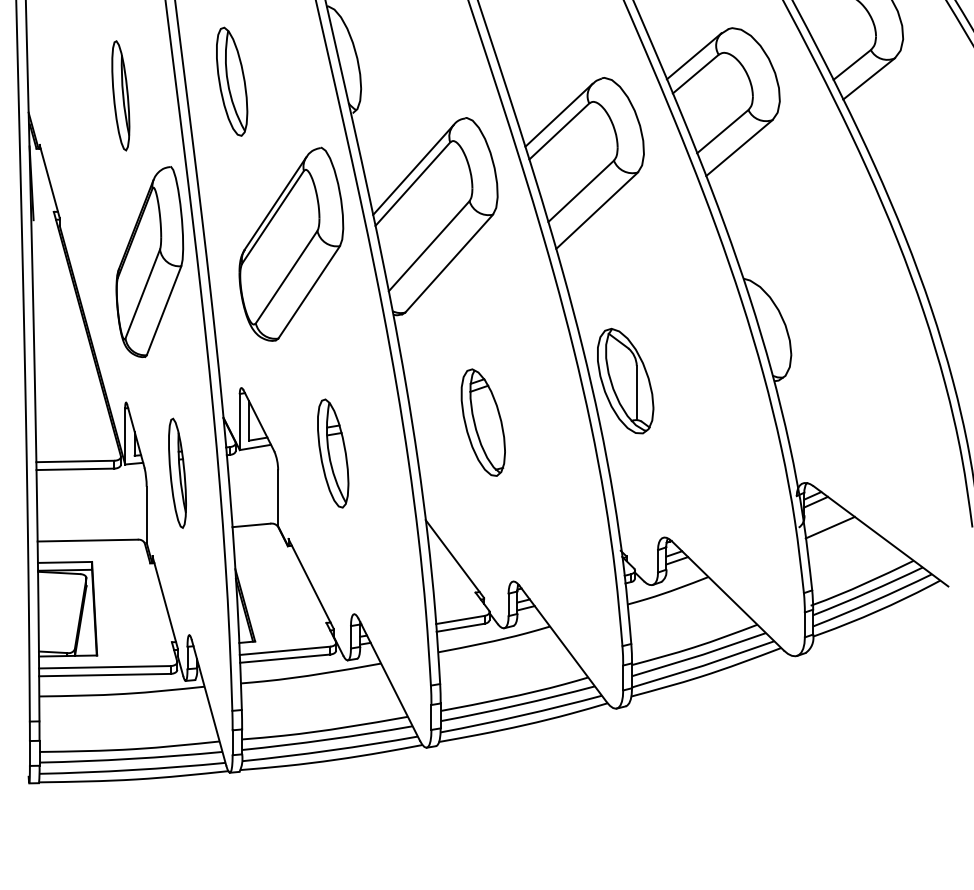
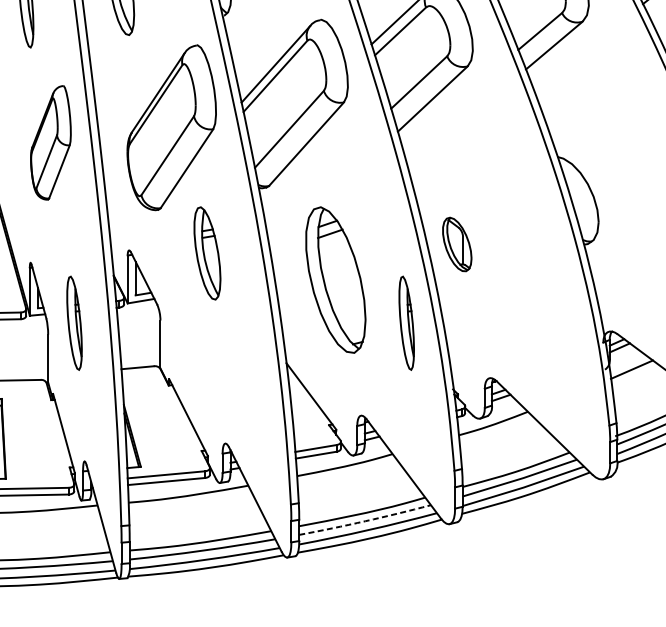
part: (149, 261) -> (50, 142), size x0.7
part: (625, 380) -> (457, 244), size x0.6
part: (482, 422) -> (334, 279), size x1.6
part: (333, 453) -> (207, 253), moved
part: (566, 472) -> (406, 322), added
arc: (518, 705) -> (365, 521), solid -> dashed

